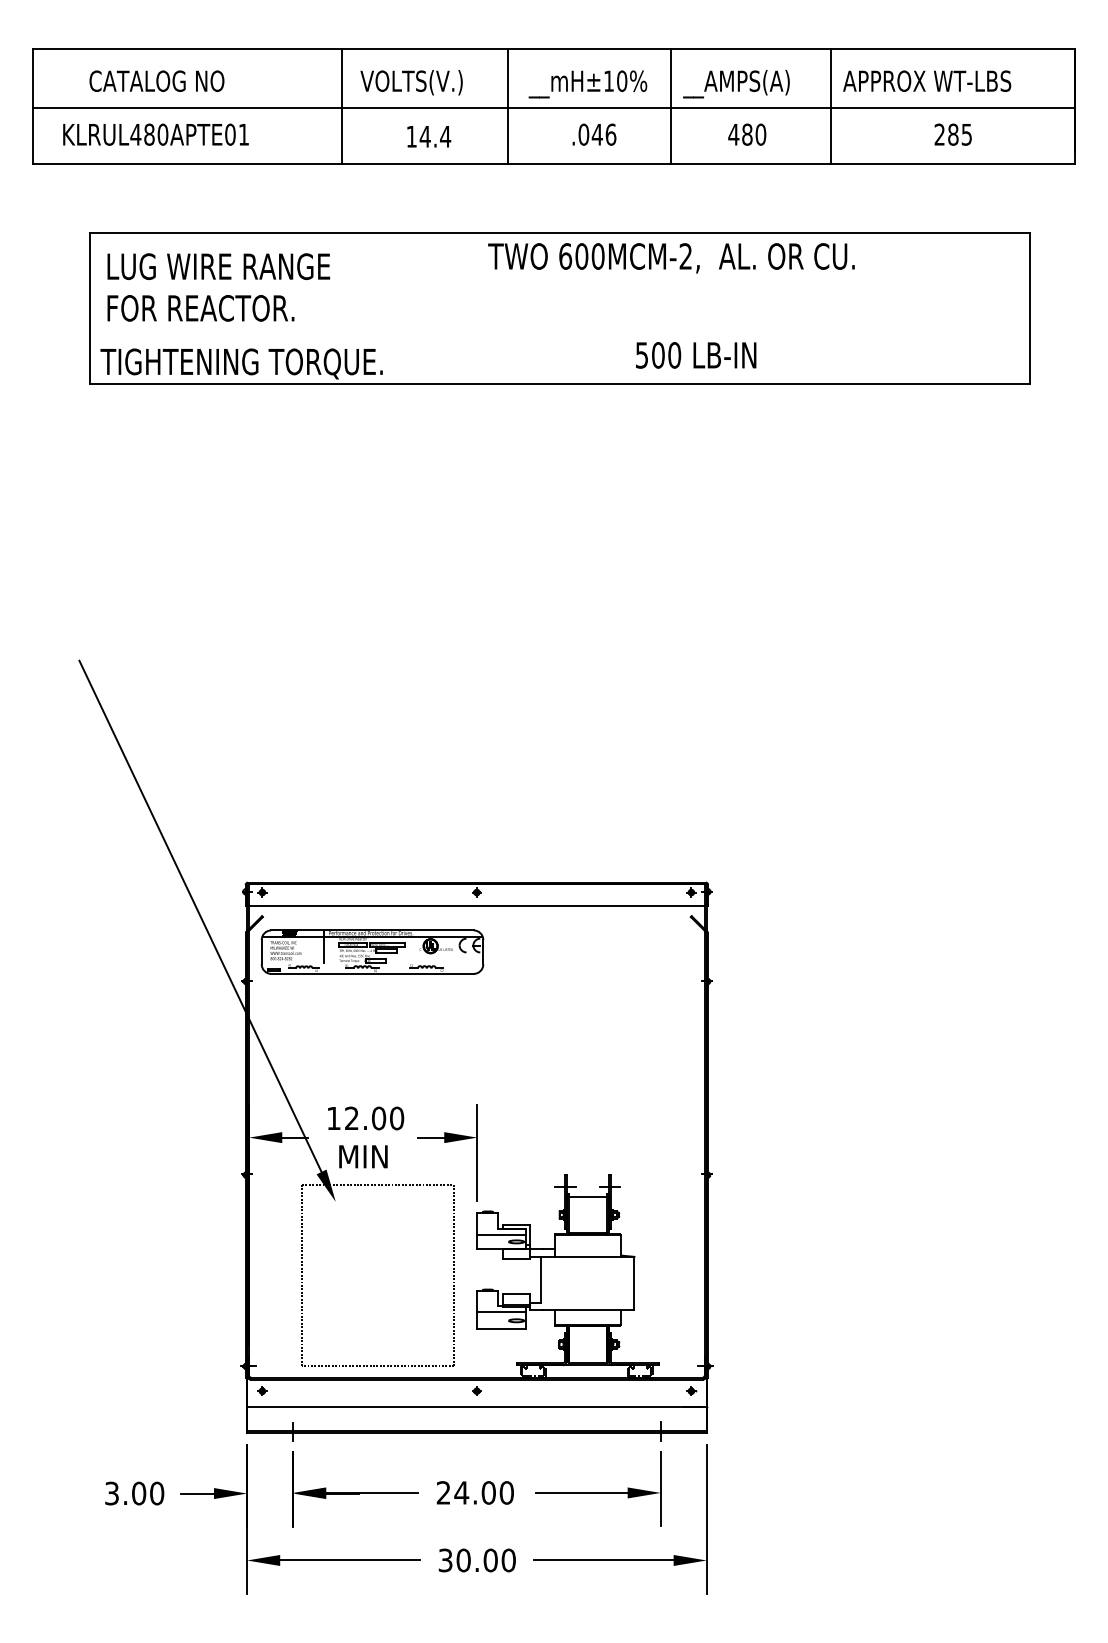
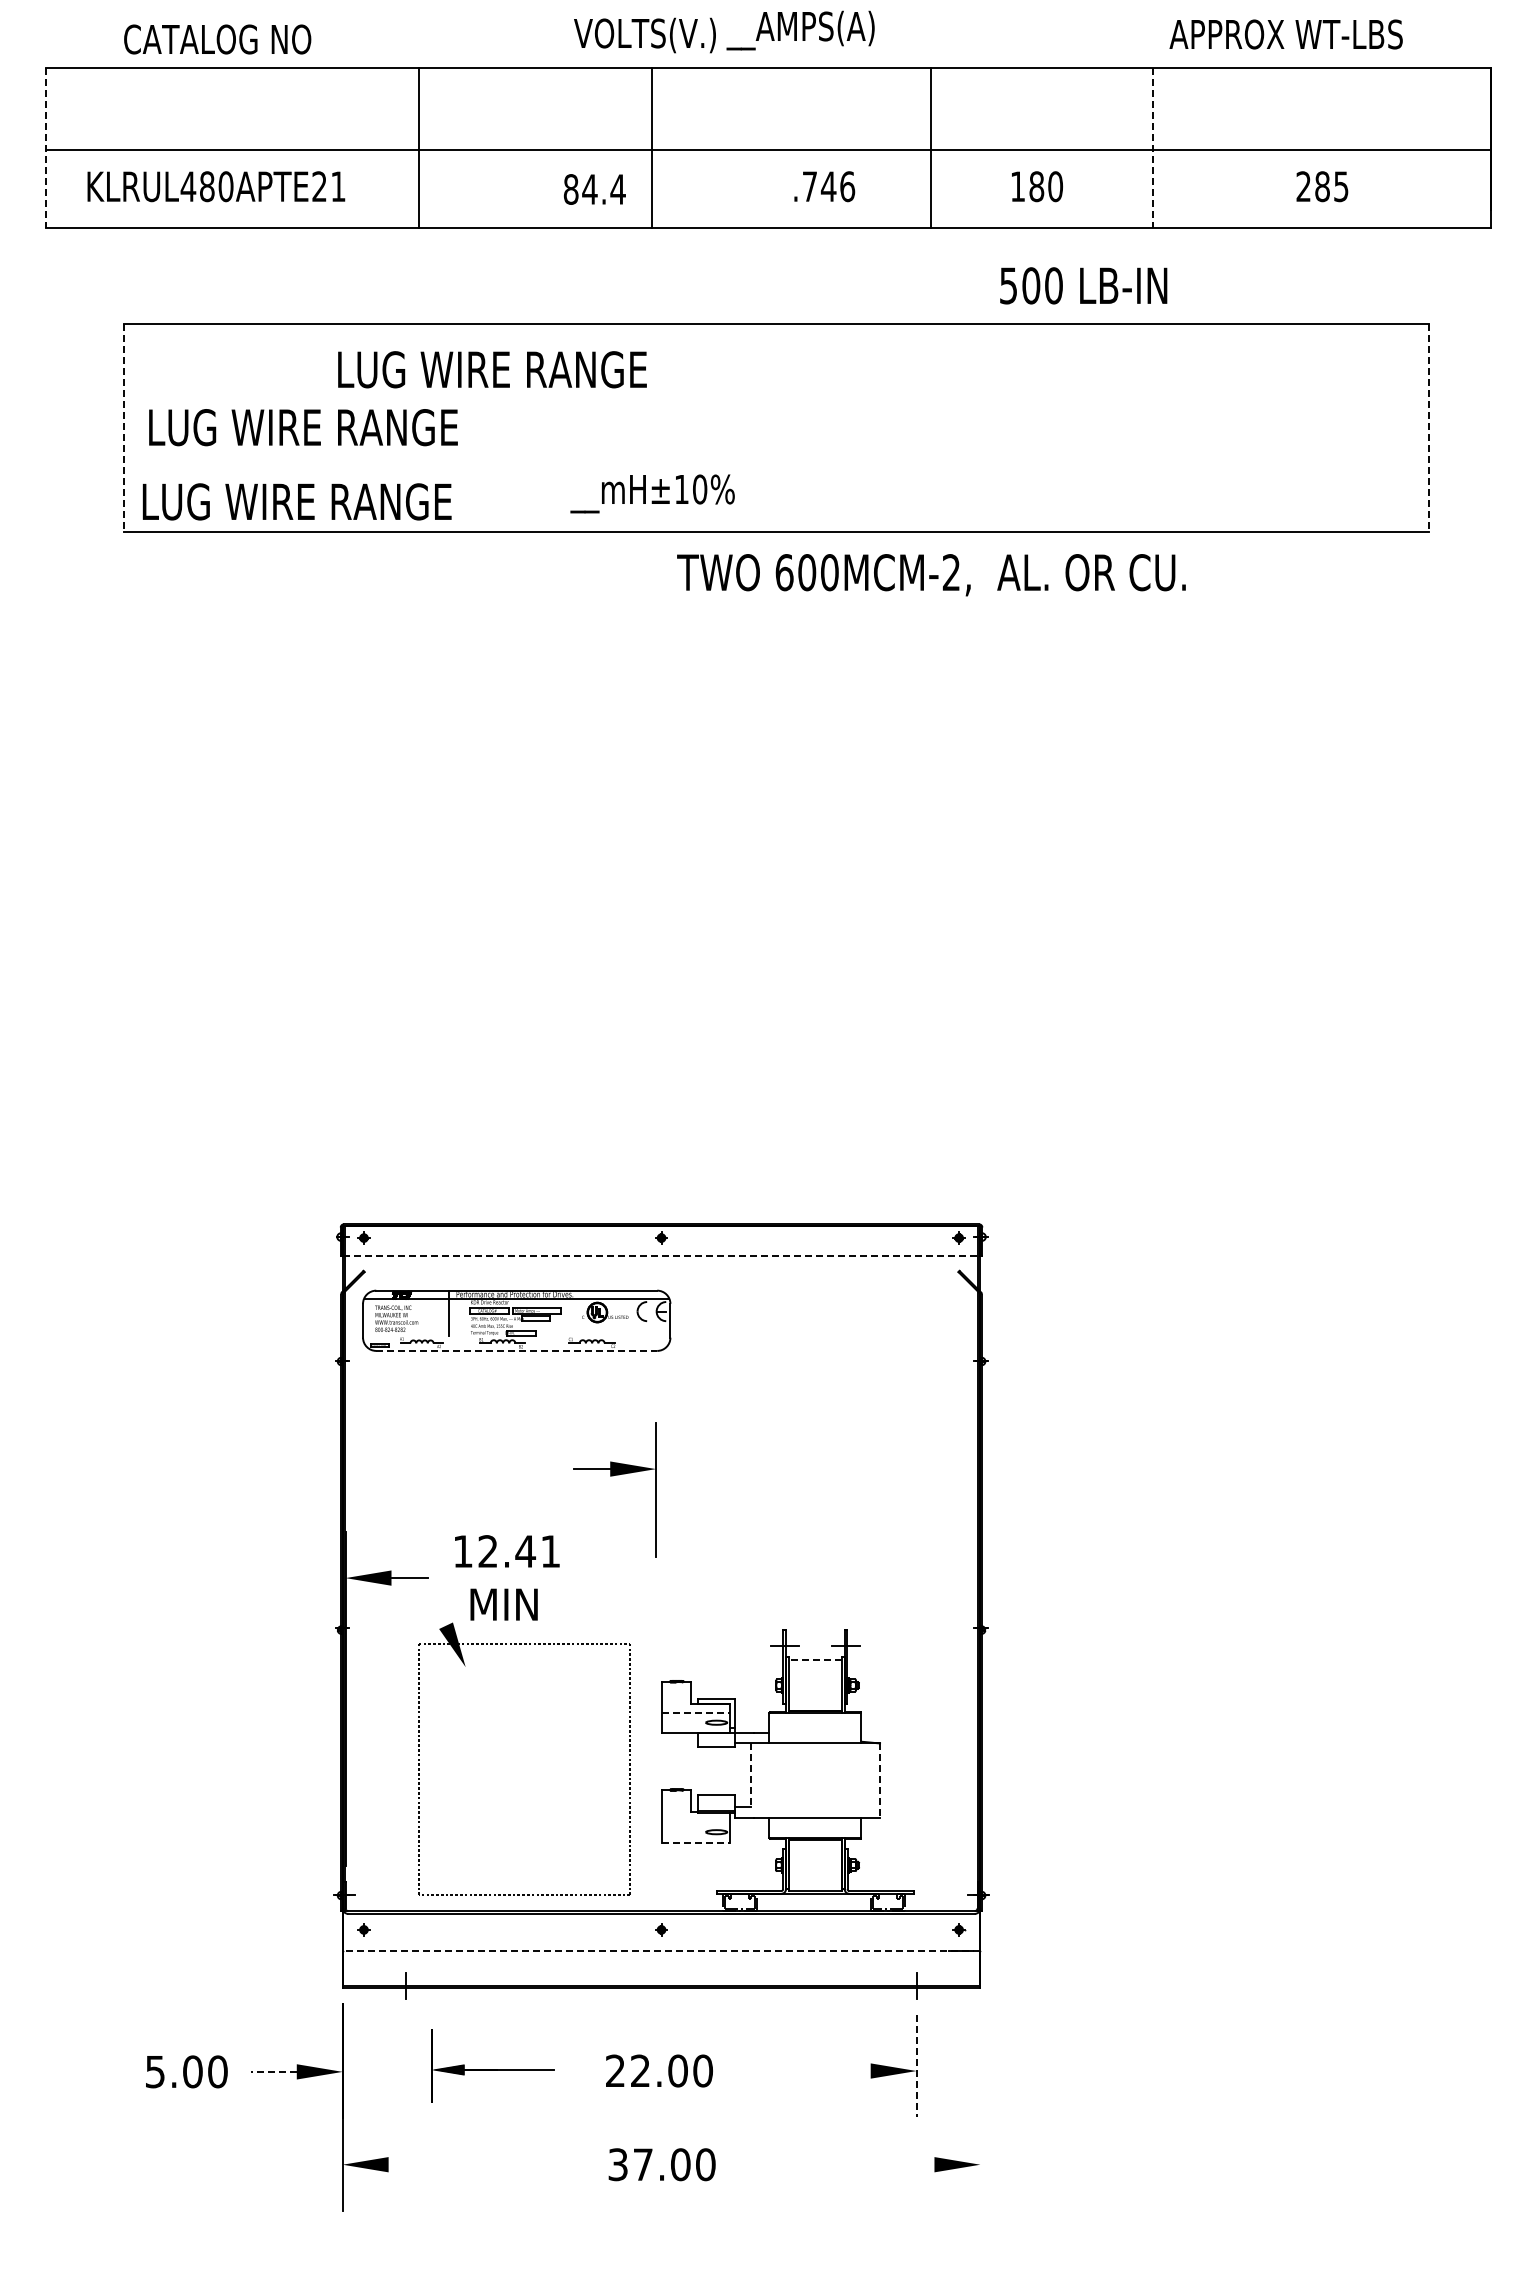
text: (156, 81) -> (217, 39), moved
text: (926, 81) -> (1285, 34), moved
text: (411, 82) -> (644, 35), moved
text: (587, 84) -> (652, 493), moved
text: (736, 84) -> (800, 30), moved
line: (342, 106) -> (419, 147), moved
line: (508, 106) -> (652, 147), moved
line: (32, 107) -> (45, 148), solid -> dashed
line: (830, 107) -> (1152, 148), solid -> dashed
text: (230, 134) -> (319, 186), KLRUL480APTE01 -> KLRUL480APTE21
text: (583, 134) -> (809, 186), .046 -> .746
text: (733, 134) -> (1017, 186), 480 -> 180
text: (411, 136) -> (570, 189), 14.4 -> 84.4
text: (671, 258) -> (931, 575), moved
text: (218, 266) -> (492, 369), moved
text: (219, 308) -> (304, 427), FOR REACTOR. -> LUG WIRE RANGE
line: (89, 309) -> (124, 428), solid -> dashed
line: (1029, 309) -> (1428, 428), solid -> dashed
text: (695, 355) -> (1083, 285), moved
text: (241, 363) -> (334, 504), TIGHTENING TORQUE. -> LUG WIRE RANGE
line: (476, 905) -> (661, 1256), solid -> dashed
line: (200, 915) -> (278, 1270), removed
line: (373, 973) -> (517, 1350), solid -> dashed
text: (387, 1118) -> (537, 1551), 12.00 -> 12.41
part: (446, 1142) -> (613, 1476), moved
line: (587, 1196) -> (815, 1659), solid -> dashed
line: (502, 1234) -> (696, 1712), solid -> dashed
line: (541, 1279) -> (750, 1775), solid -> dashed
line: (634, 1284) -> (880, 1781), solid -> dashed
line: (501, 1312) -> (695, 1820), removed
line: (502, 1328) -> (696, 1843), solid -> dashed
line: (476, 1406) -> (661, 1951), solid -> dashed
part: (355, 1489) -> (492, 2066), size x0.7
line: (660, 1489) -> (916, 2066), solid -> dashed
text: (461, 1492) -> (640, 2070), 24.00 -> 22.00
text: (112, 1493) -> (155, 2071), 3.00 -> 5.00
line: (197, 1493) -> (273, 2071), solid -> dashed
line: (581, 1493) -> (806, 2071), removed
line: (706, 1519) -> (980, 2107), removed
line: (350, 1560) -> (485, 2164), removed
text: (463, 1560) -> (643, 2164), 30.00 -> 37.00
line: (603, 1560) -> (837, 2164), removed

